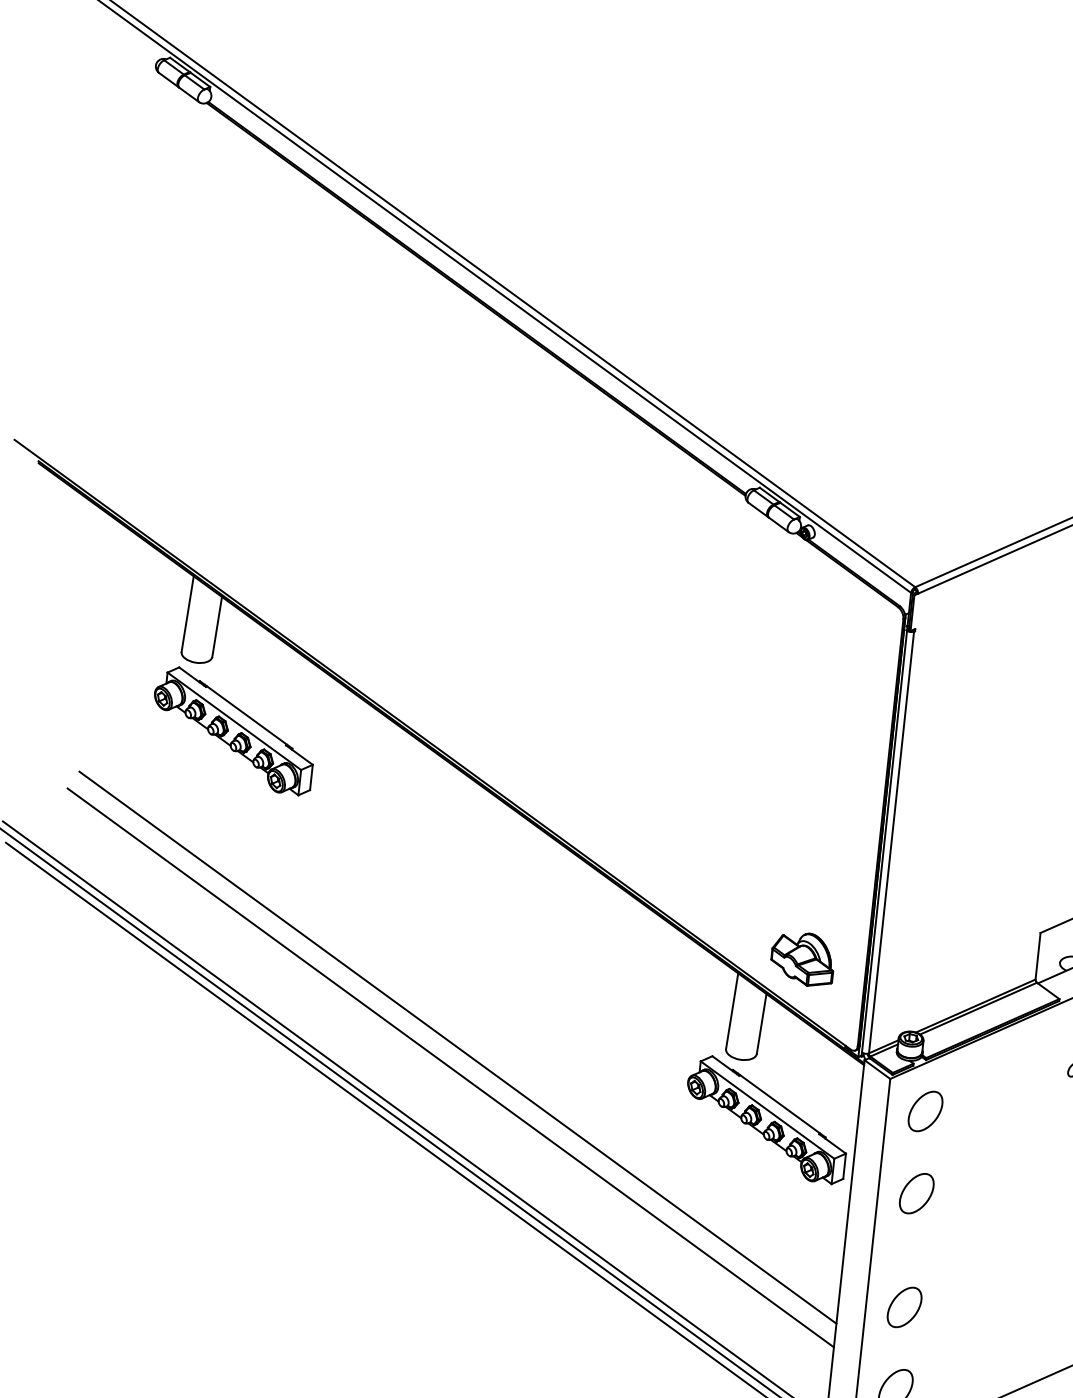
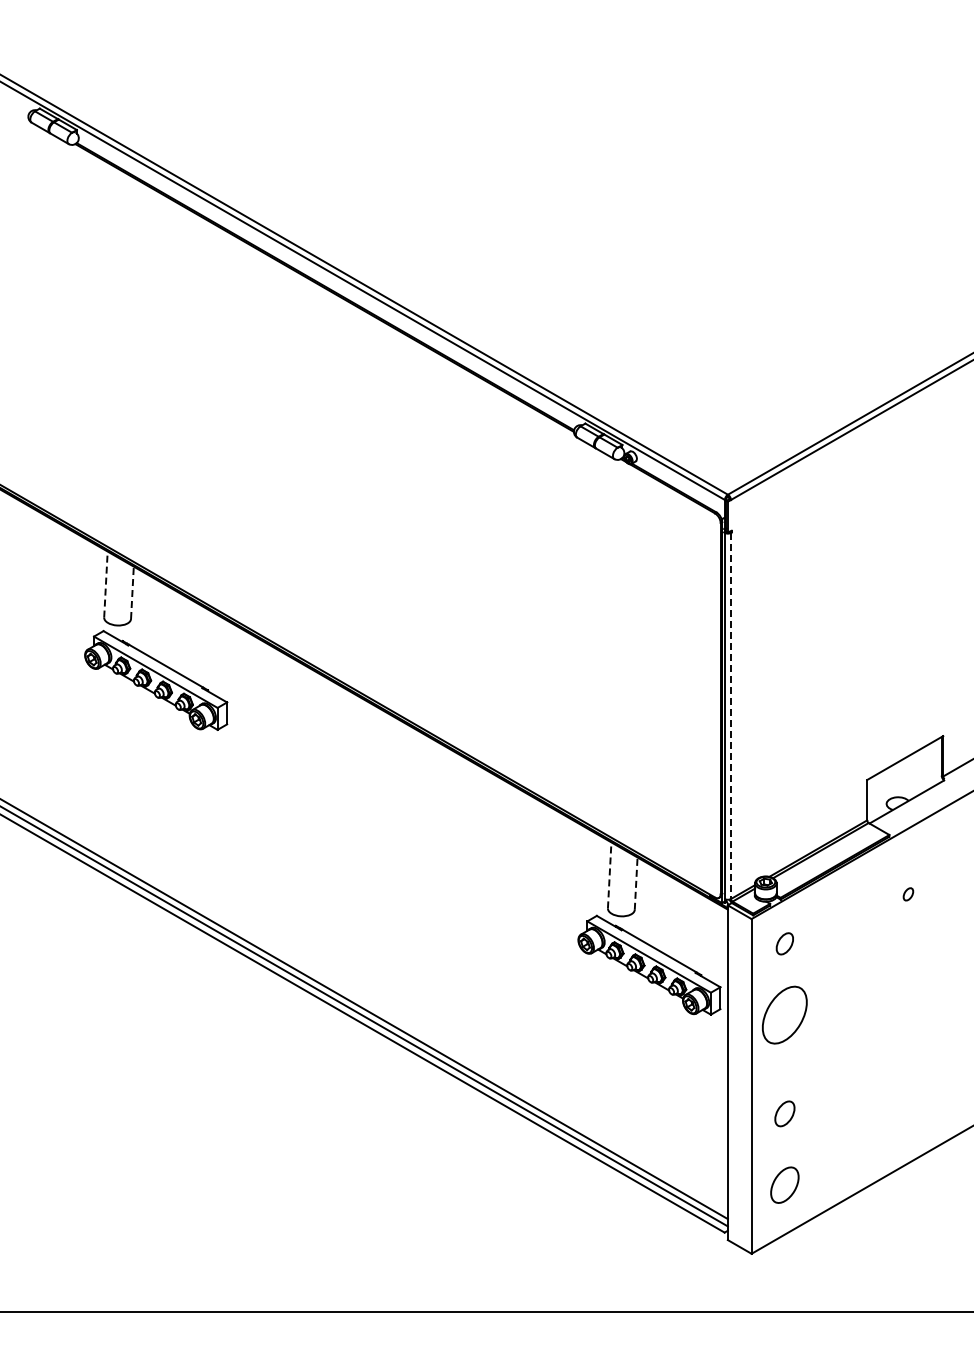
line: (187, 614) -> (105, 584), solid -> dashed
line: (217, 626) -> (132, 592), solid -> dashed
line: (890, 843) -> (730, 716), solid -> dashed
part: (802, 958) -> (665, 823), removed
line: (732, 1010) -> (609, 874), solid -> dashed
line: (762, 1023) -> (636, 883), solid -> dashed
line: (457, 1047) -> (377, 931), removed
line: (449, 1067) -> (372, 949), removed
part: (925, 1111) -> (784, 943), size x0.6
part: (916, 1192) -> (784, 1014), size x1.6
part: (904, 1306) -> (784, 1113), size x0.7

